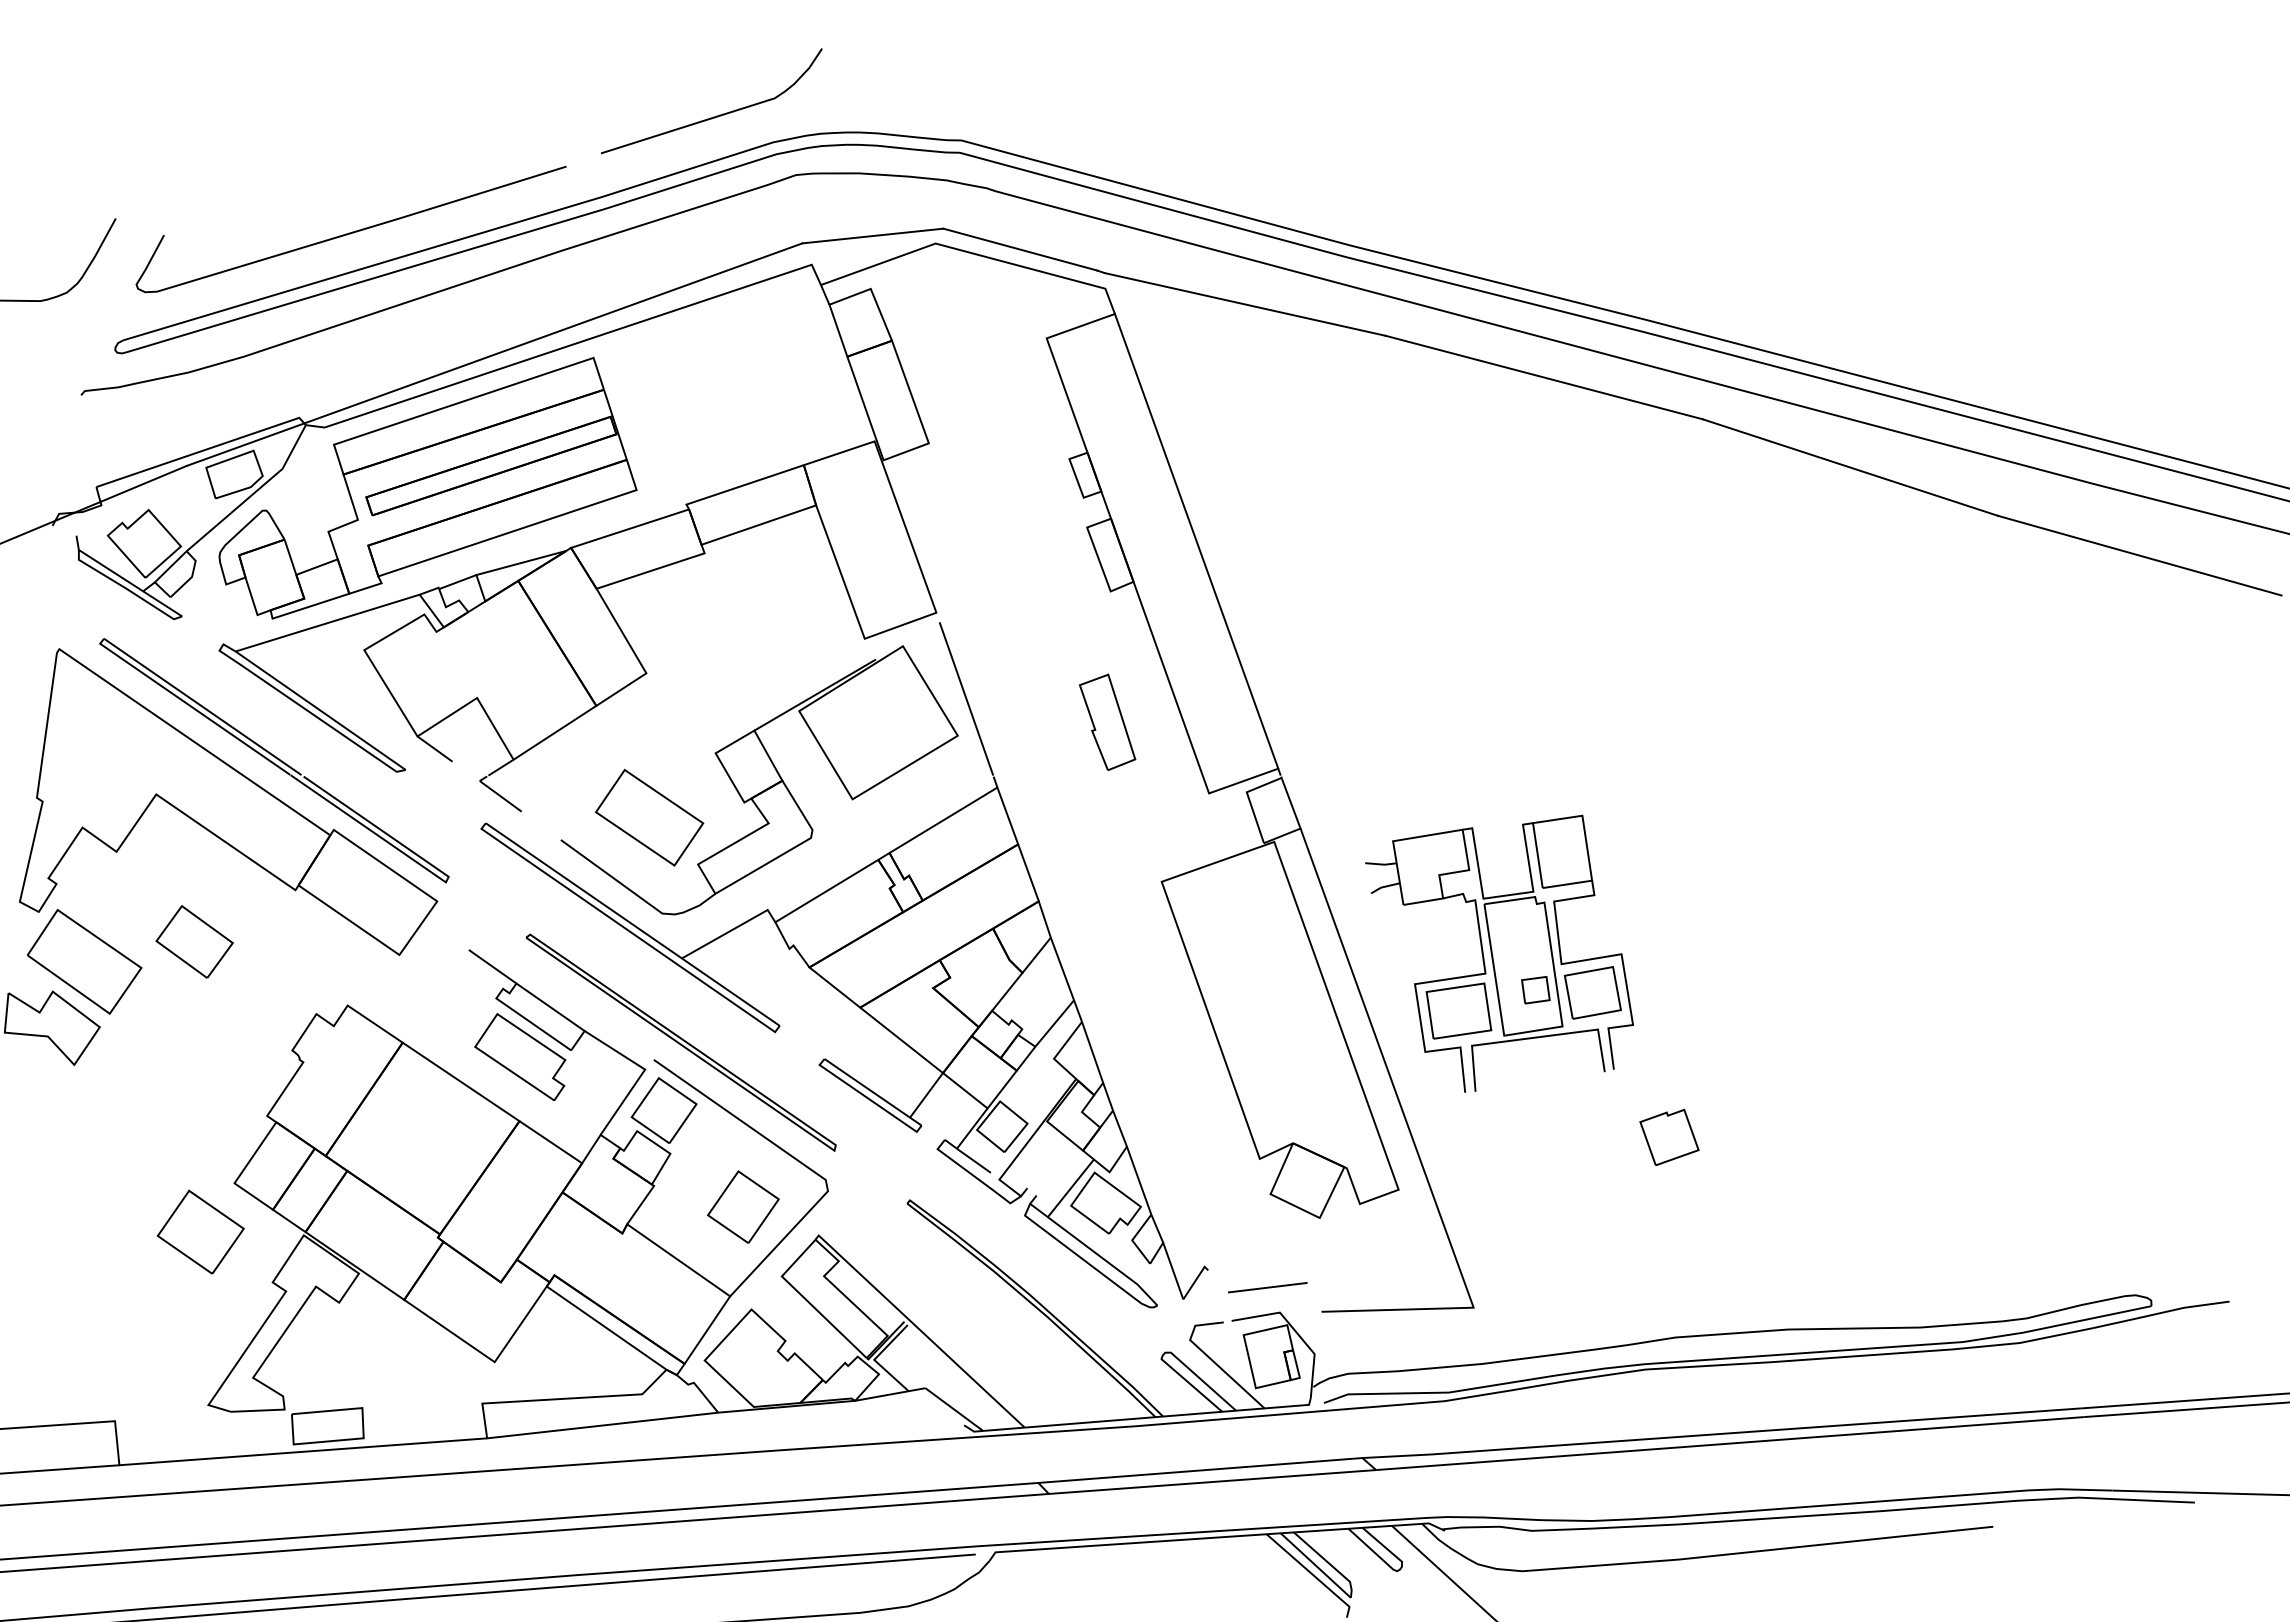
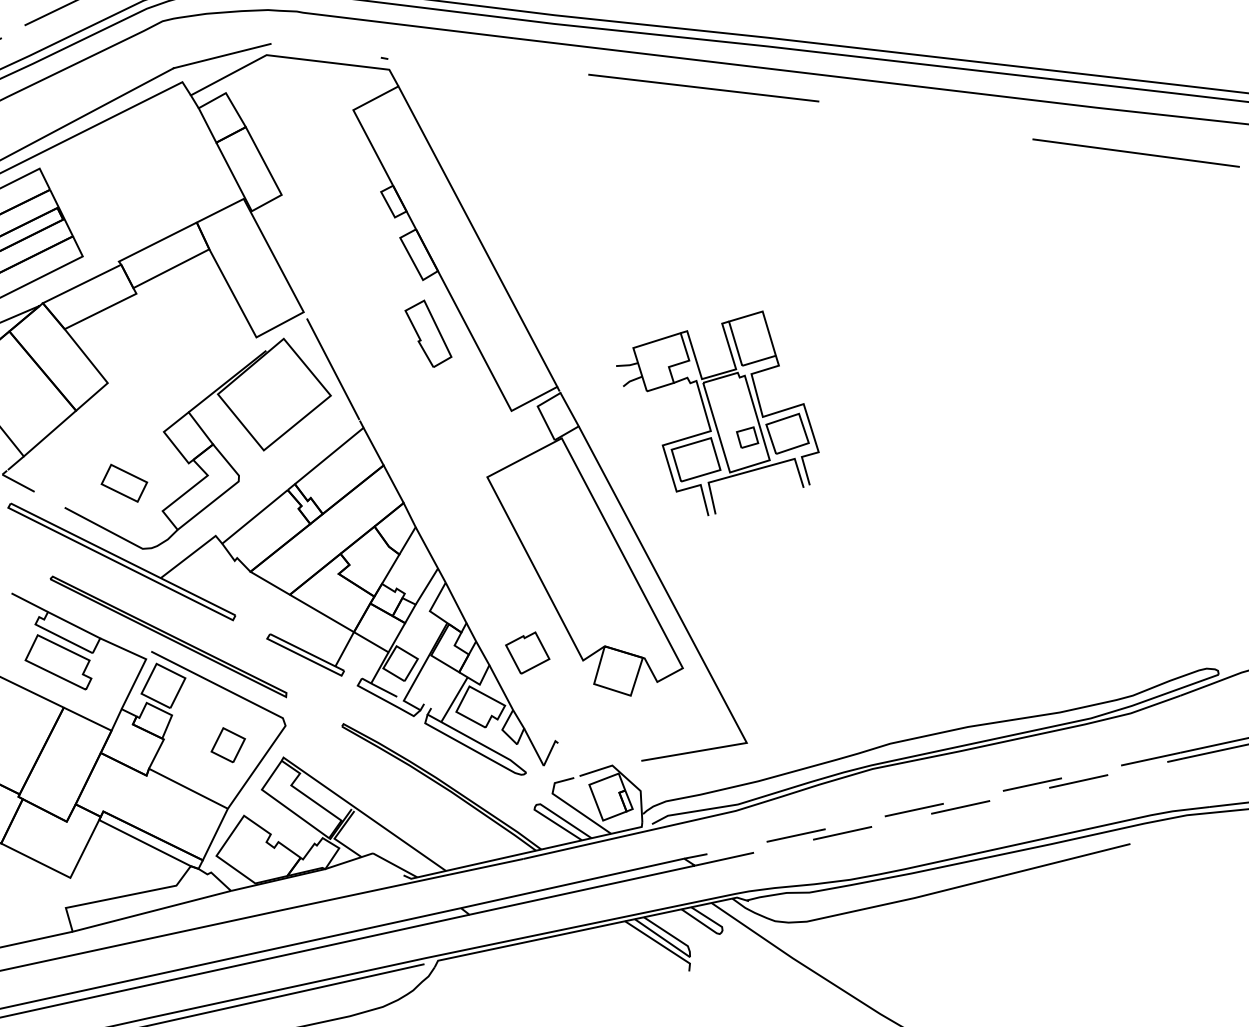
line: (1020, 249) -> (326, 50), removed
line: (1244, 304) -> (487, 66), removed
line: (1849, 467) -> (925, 120), removed
part: (1107, 721) -> (428, 333), moved
part: (649, 817) -> (124, 483), size x0.6
part: (1499, 953) -> (718, 415), moved
part: (1669, 1136) -> (527, 652), moved
part: (743, 1206) -> (228, 744), size x0.7
line: (1267, 1287) -> (601, 749), removed
line: (1721, 1433) -> (931, 805), solid -> dashed
line: (1730, 1443) -> (939, 812), solid -> dashed

